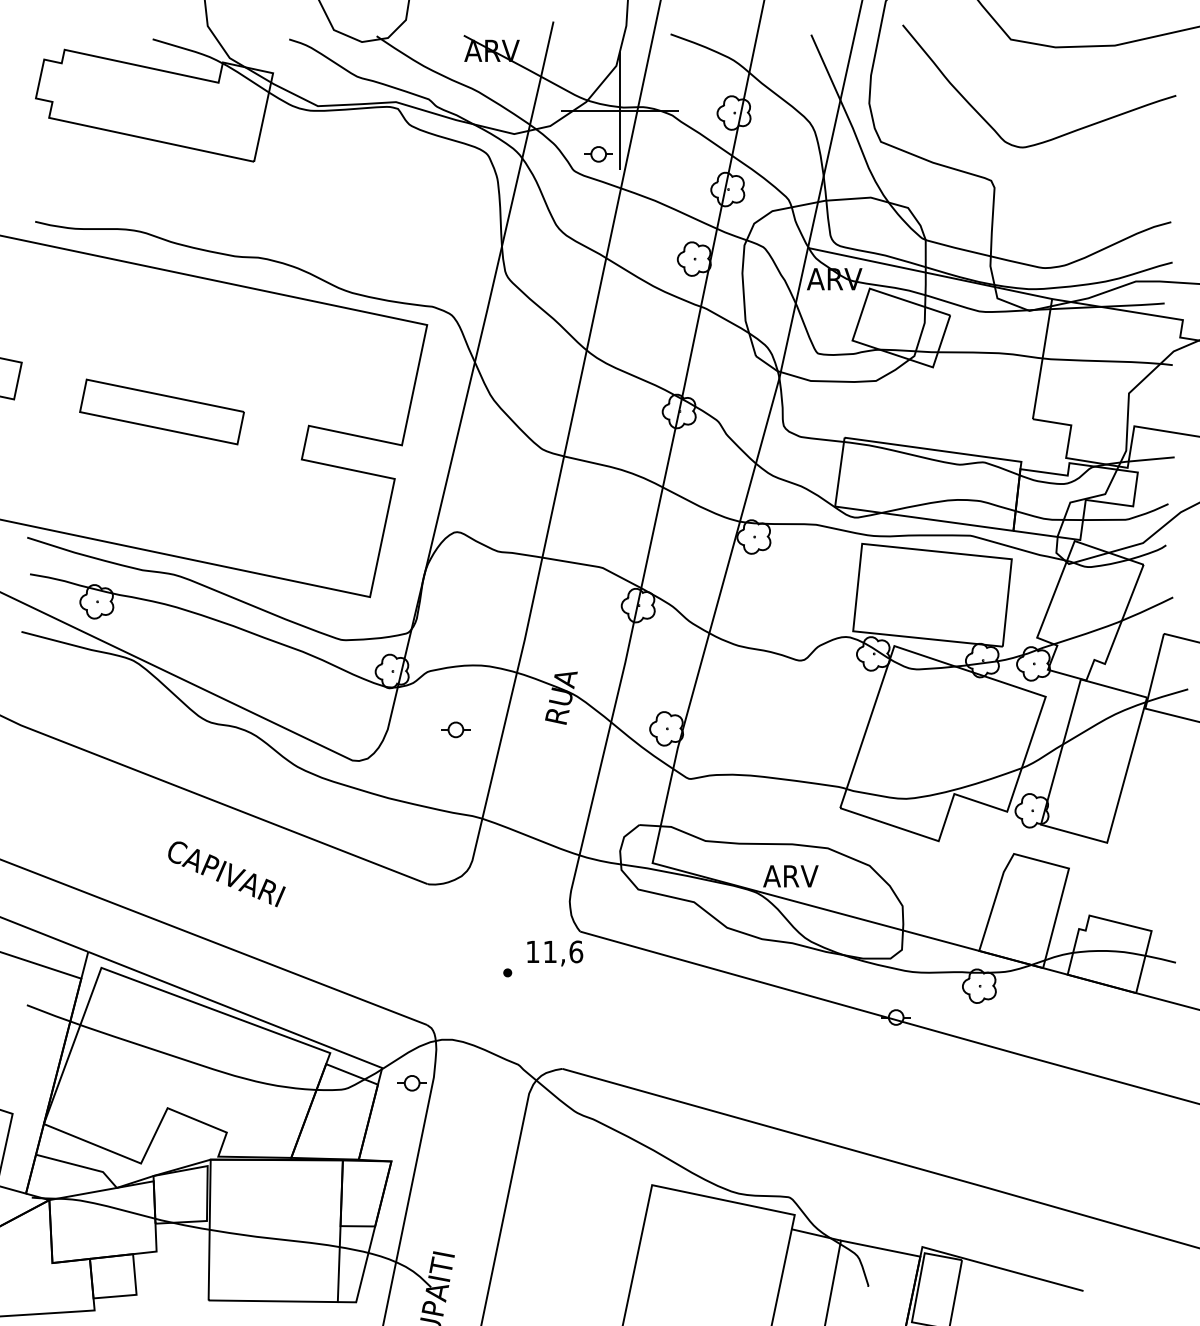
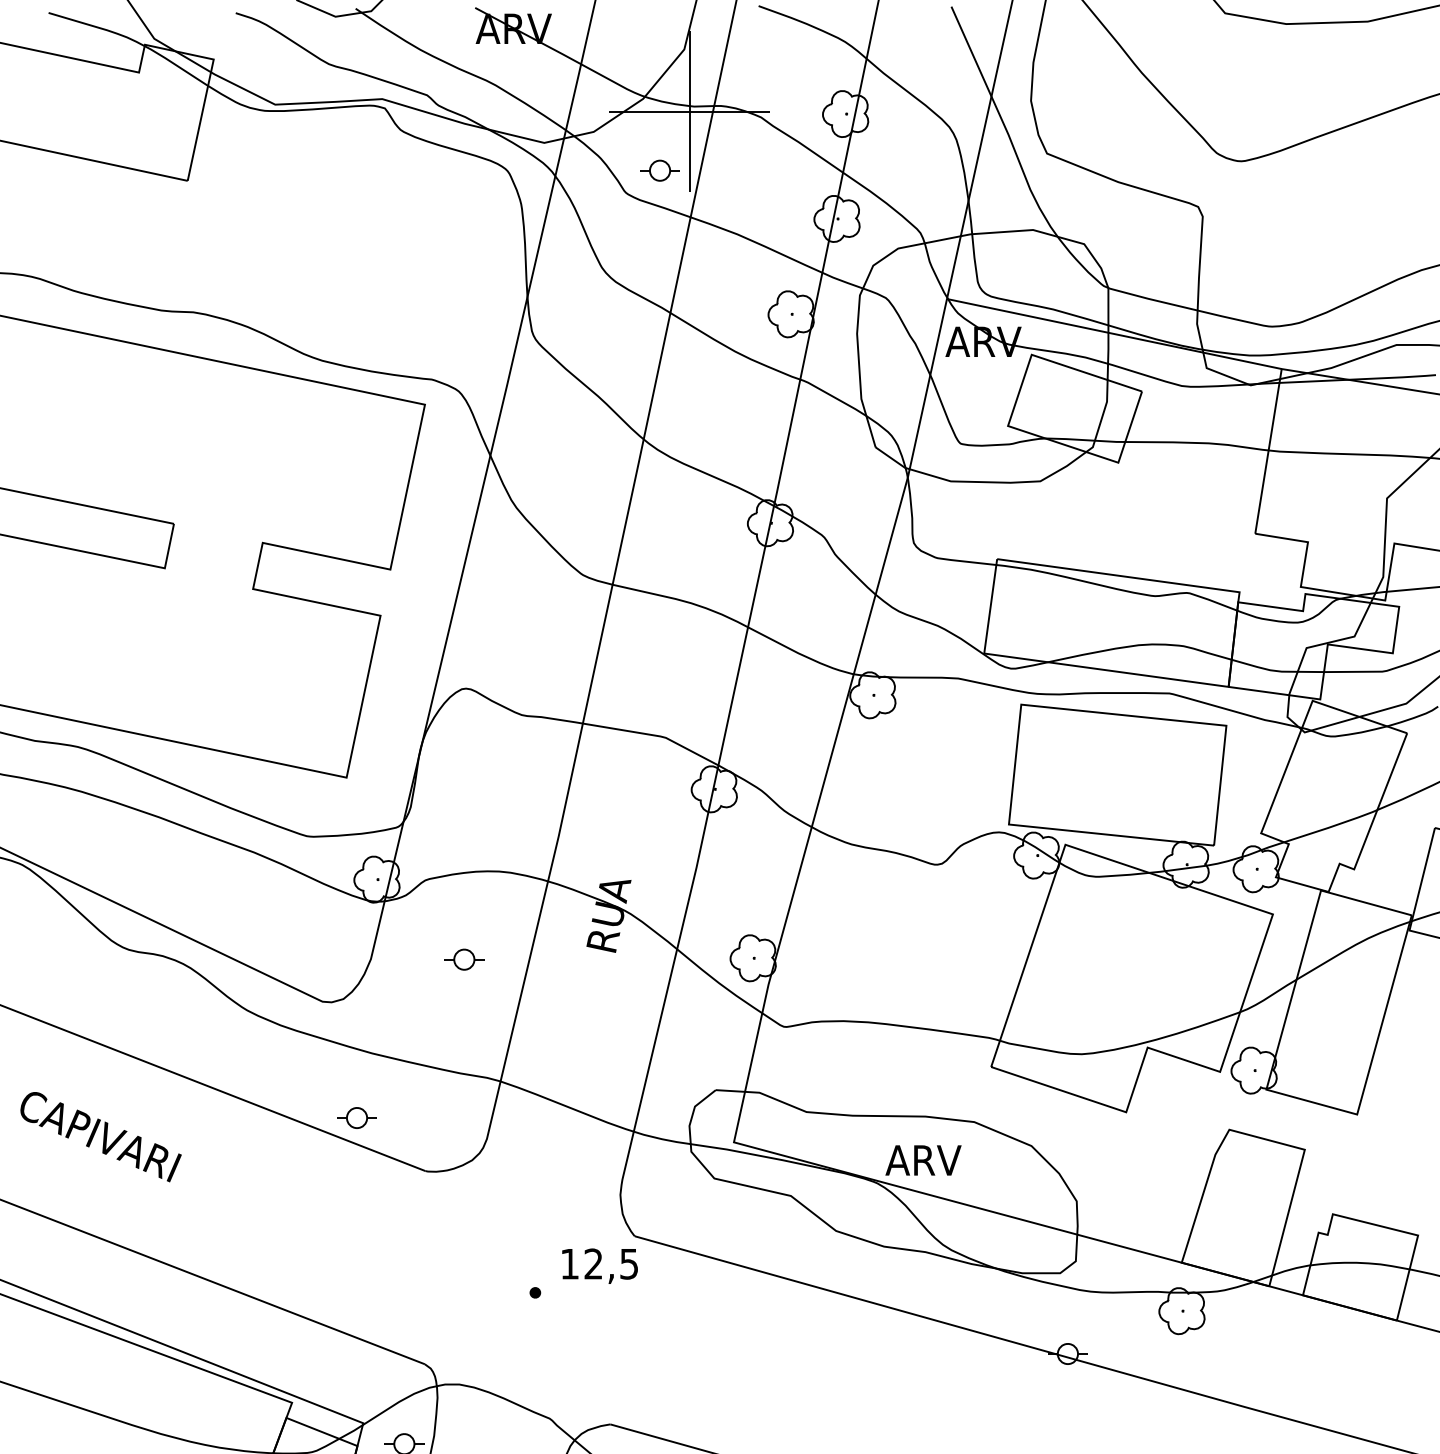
part: (377, 845) -> (356, 1118), added
text: (226, 874) -> (100, 1137), moved
text: (563, 951) -> (611, 1263), 11,6 -> 12,5

